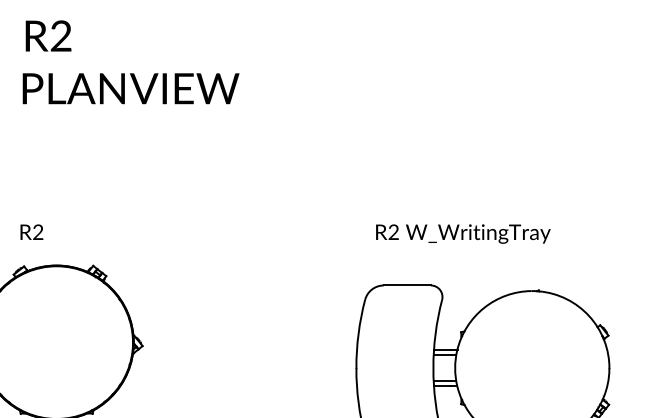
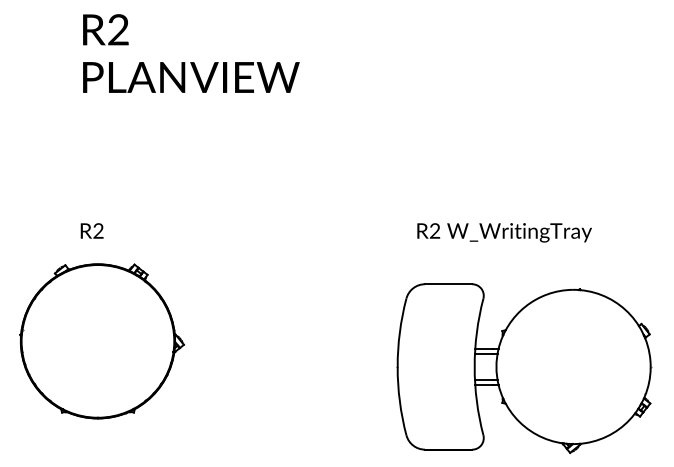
text: (48, 35) -> (105, 29), moved
text: (131, 88) -> (191, 77), moved
text: (31, 231) -> (91, 230), moved

